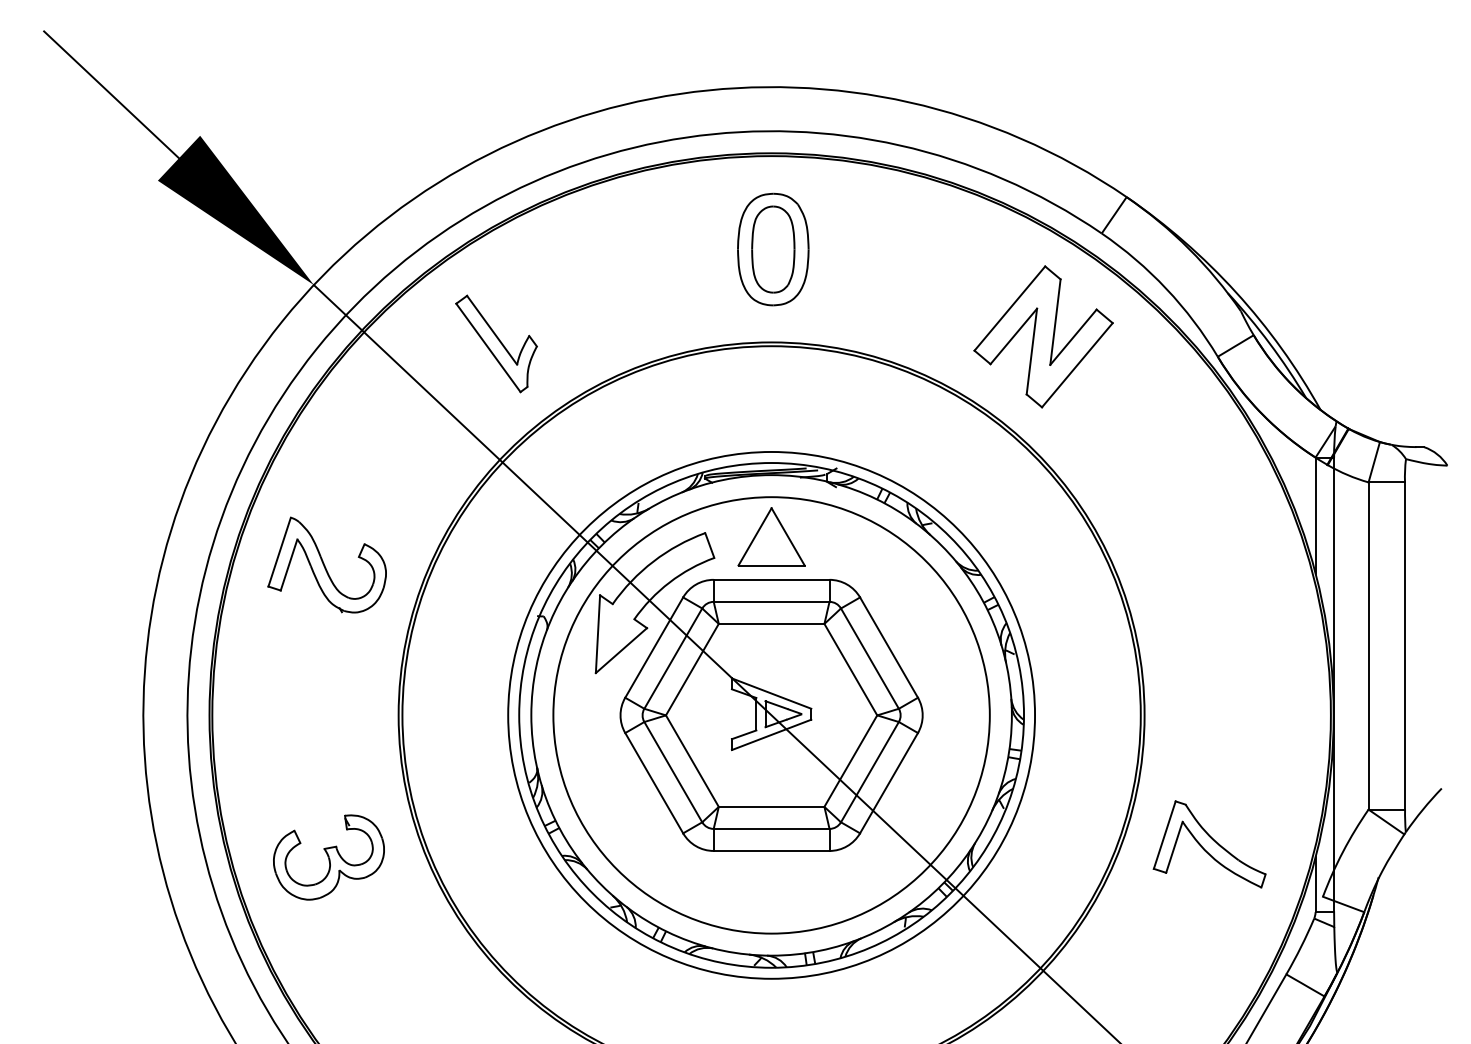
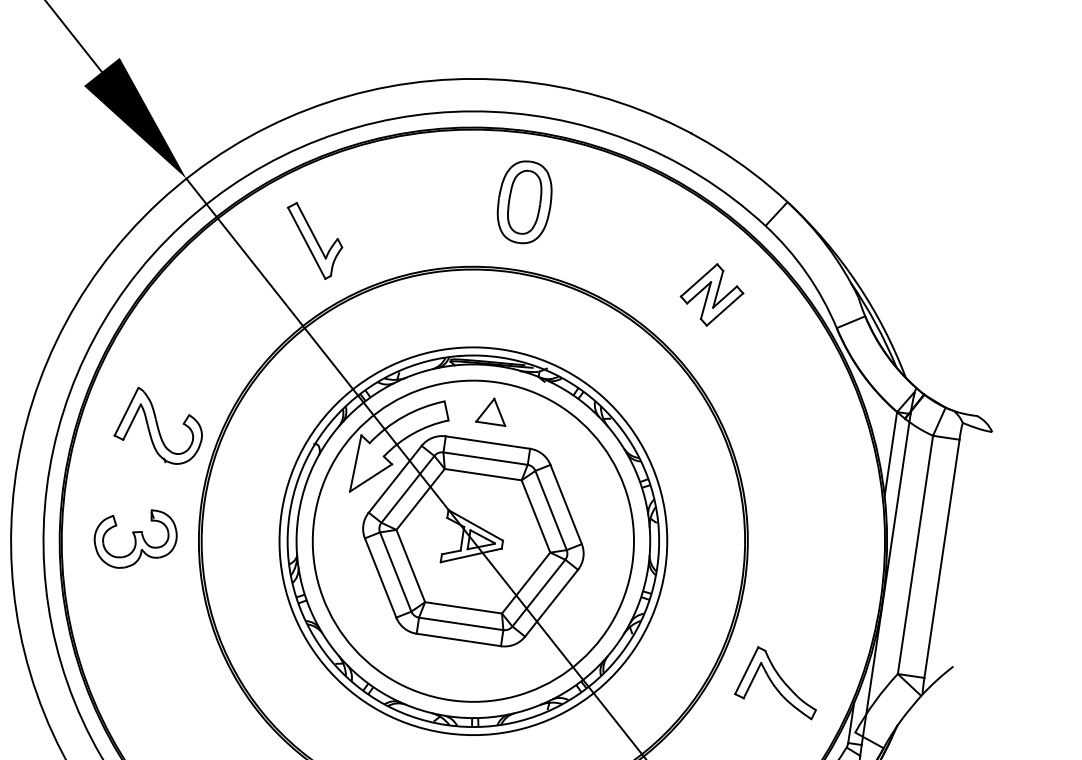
part: (1043, 336) -> (712, 294), size x0.6
part: (771, 536) -> (492, 411), size x0.6
part: (326, 564) -> (159, 425), moved
part: (328, 857) -> (135, 539), moved

